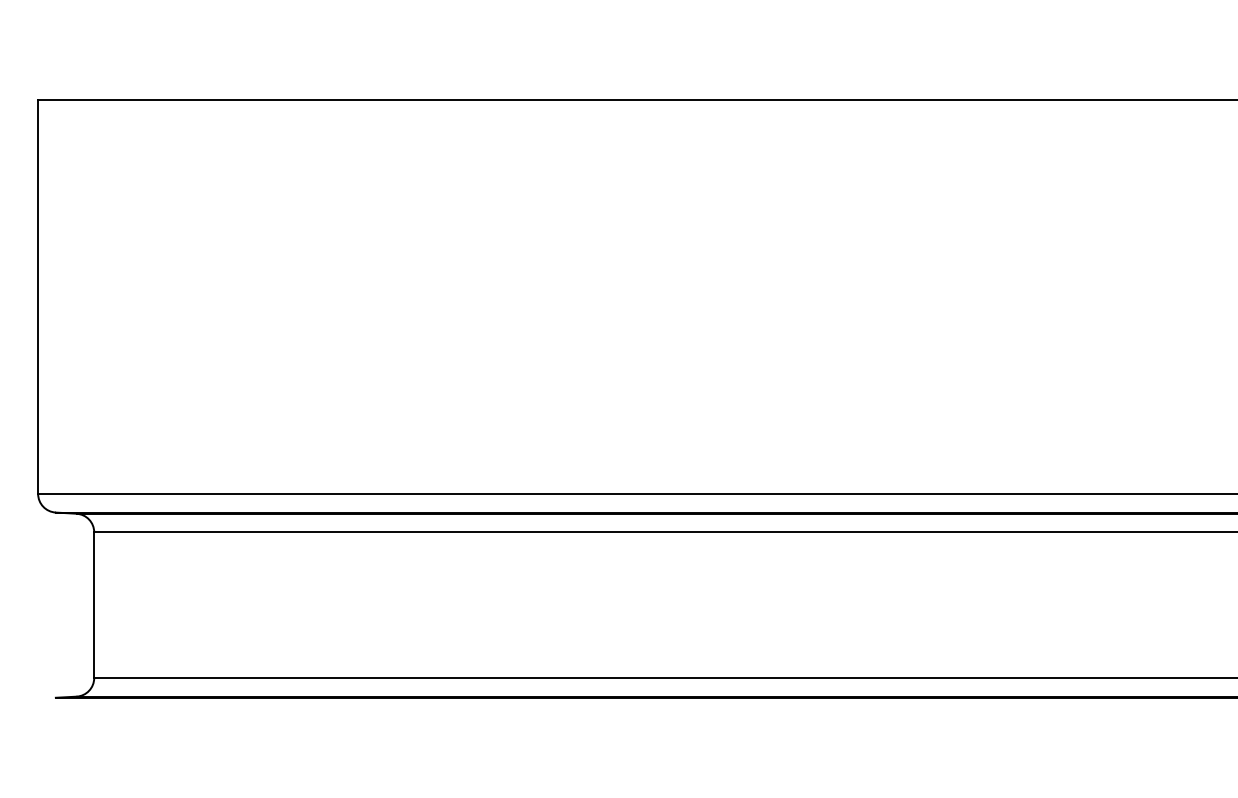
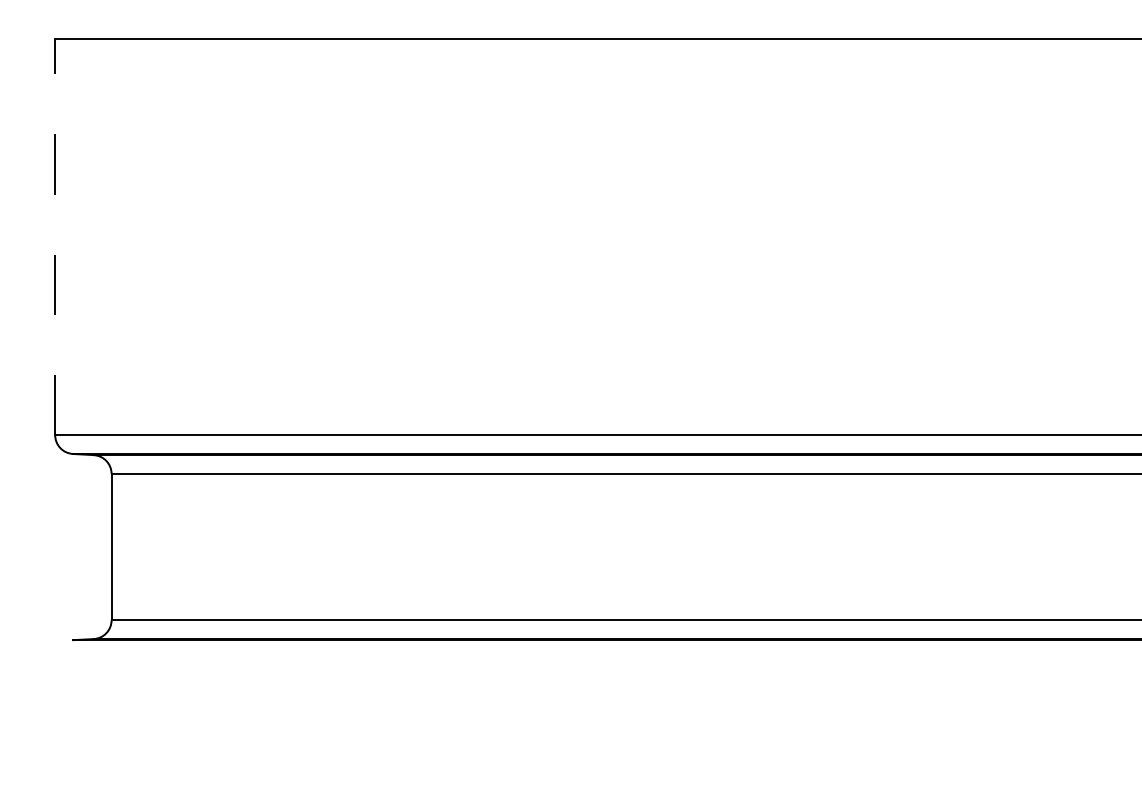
line: (38, 297) -> (55, 237), solid -> dashed

